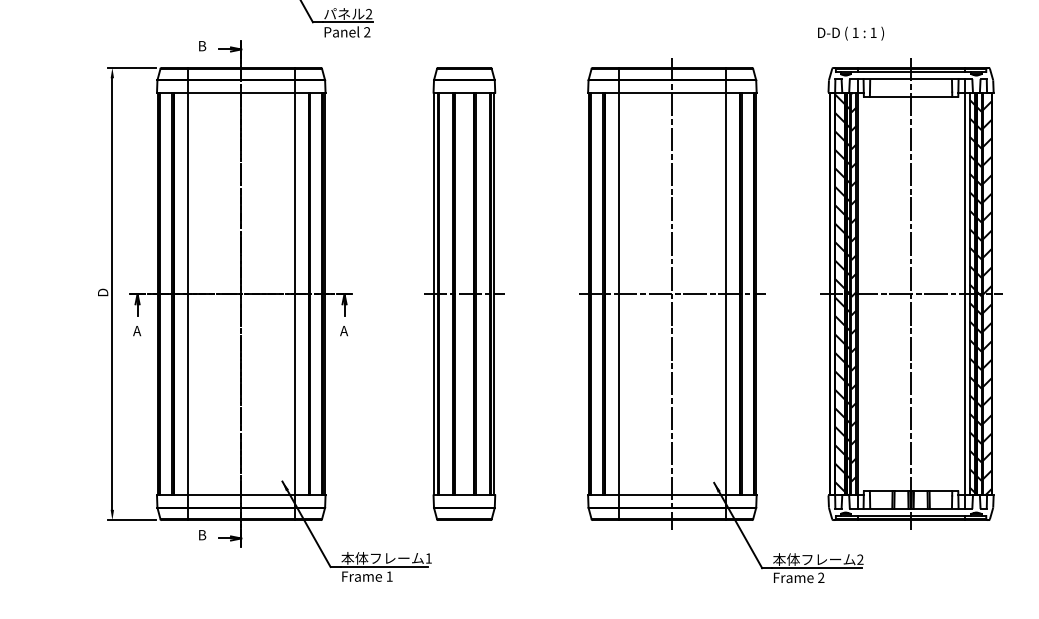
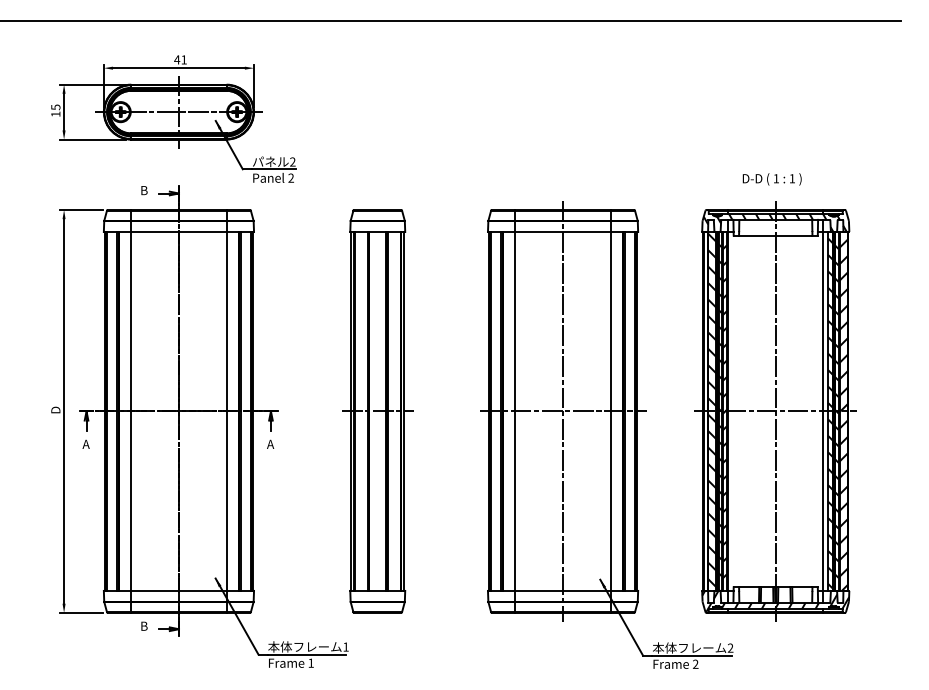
text: (850, 33) -> (771, 179), moved
hatch: (909, 82) -> (774, 222), added
hatch: (910, 507) -> (775, 601), added

